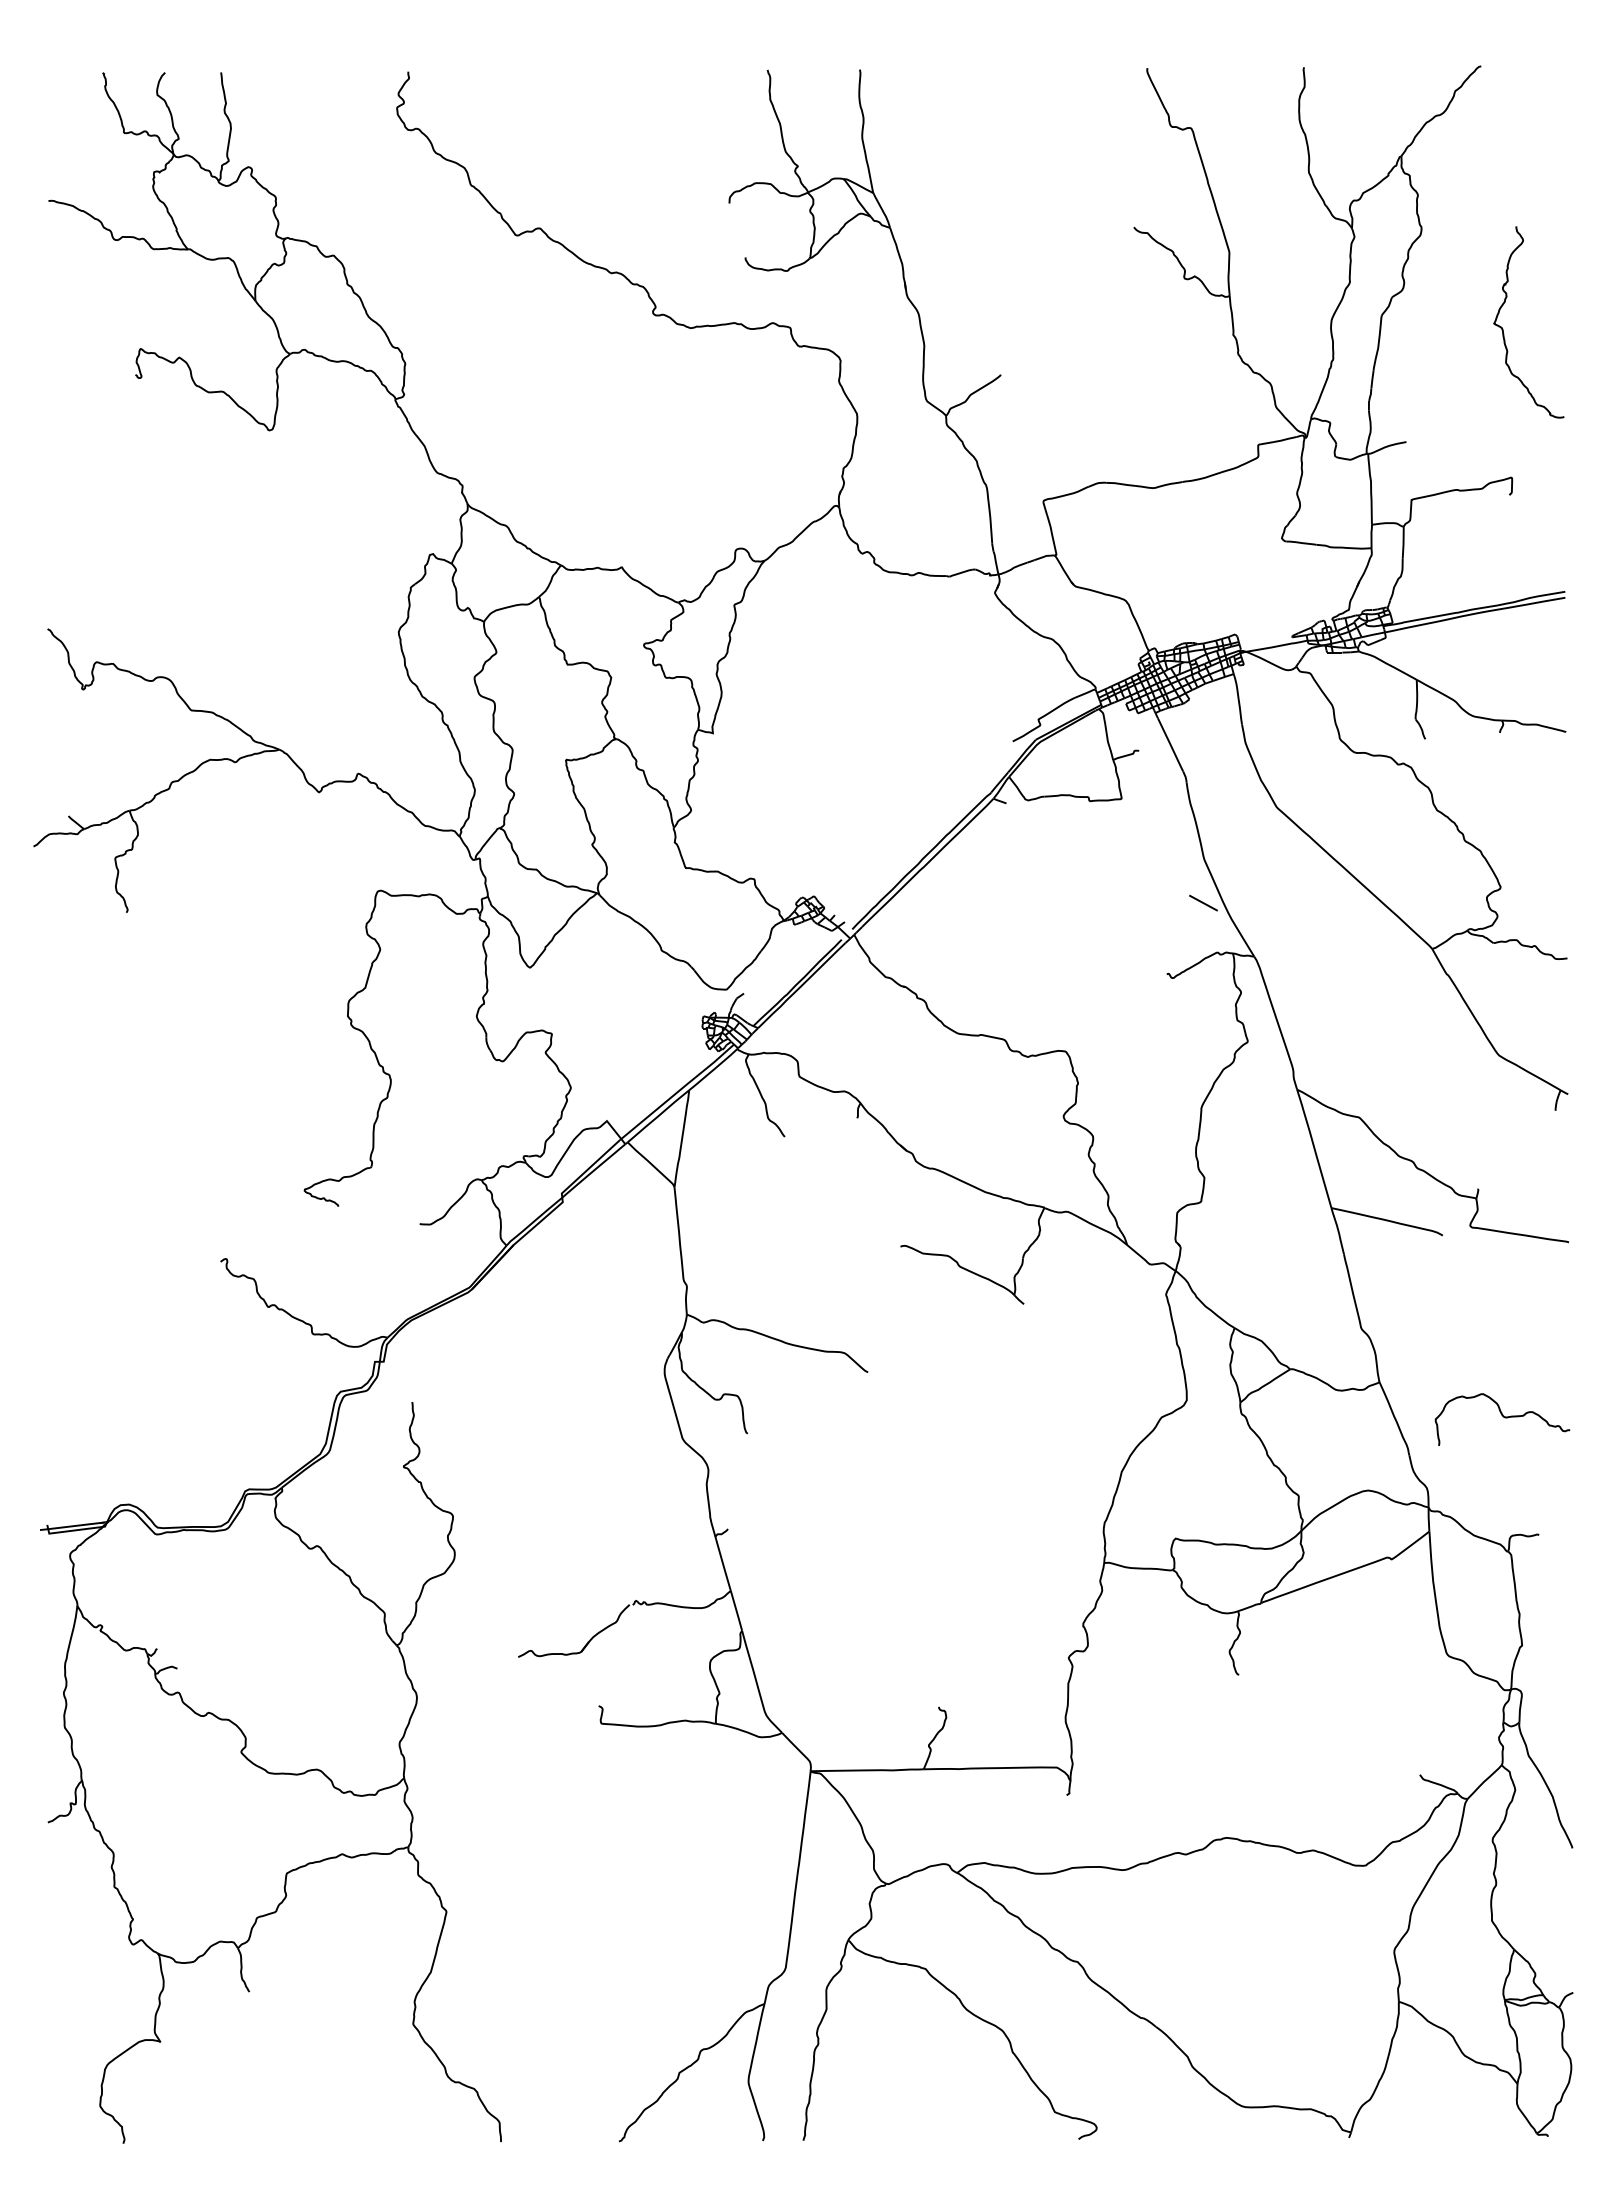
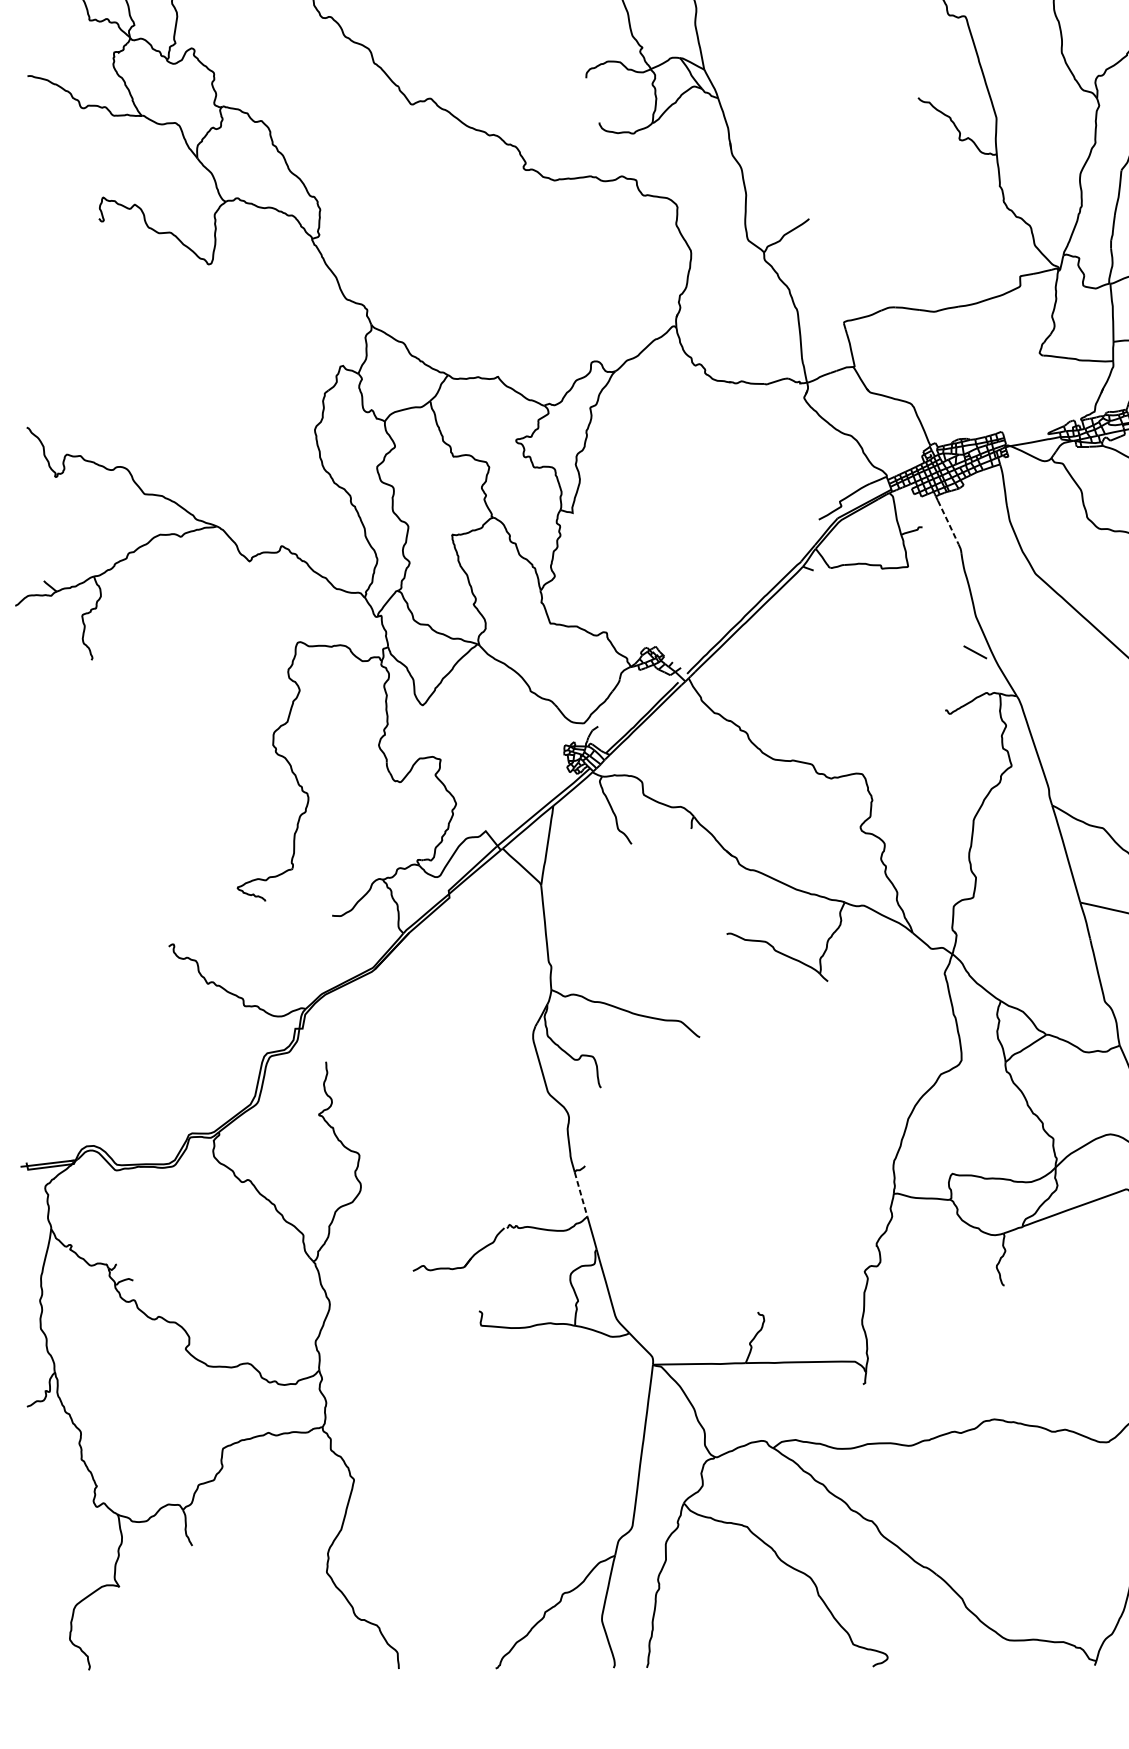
line: (1170, 745) -> (948, 522), solid -> dashed
line: (723, 1564) -> (581, 1195), solid -> dashed

